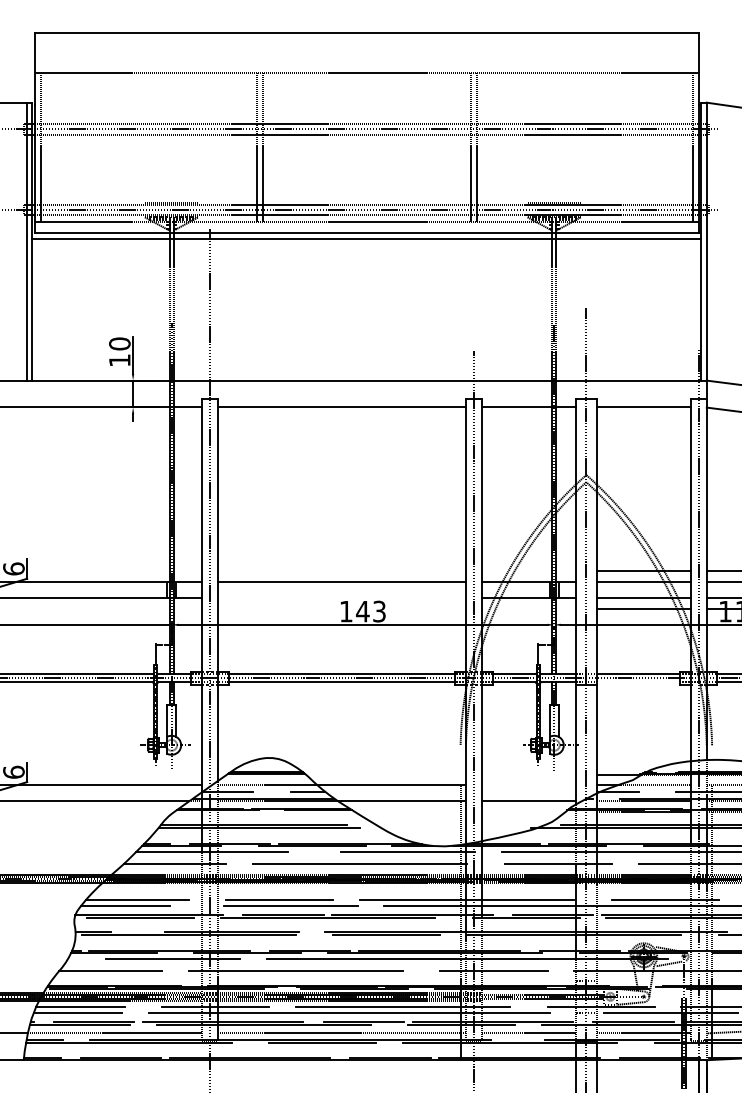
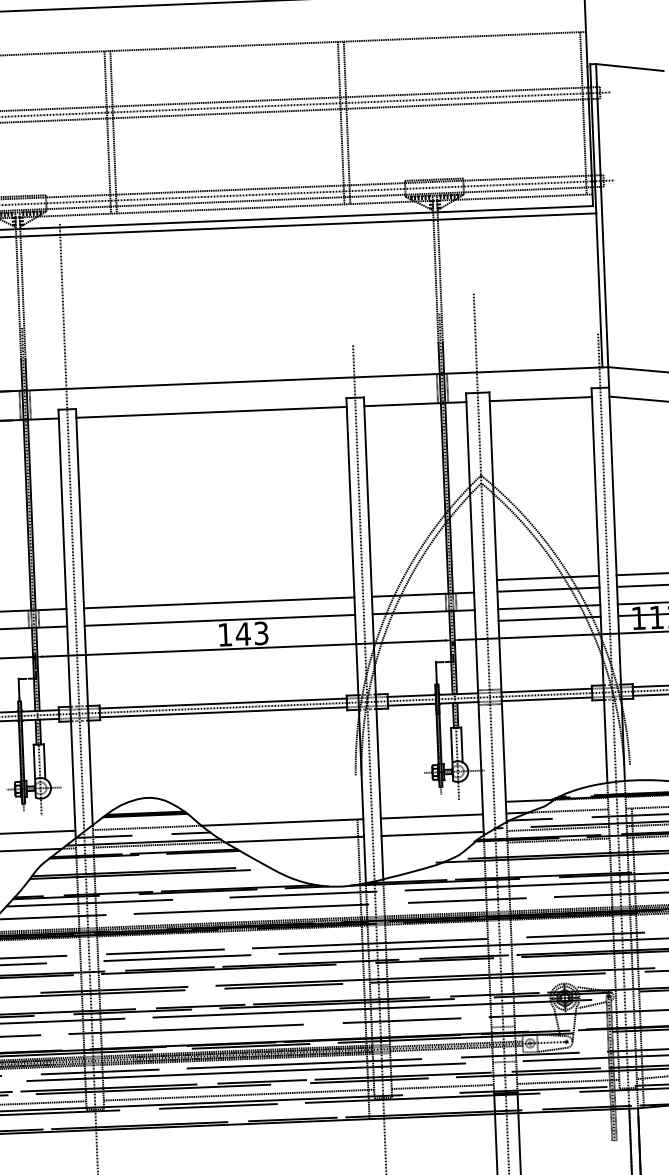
line: (341, 598) -> (219, 620), added
line: (638, 682) -> (547, 699), added
line: (528, 785) -> (431, 816), added

